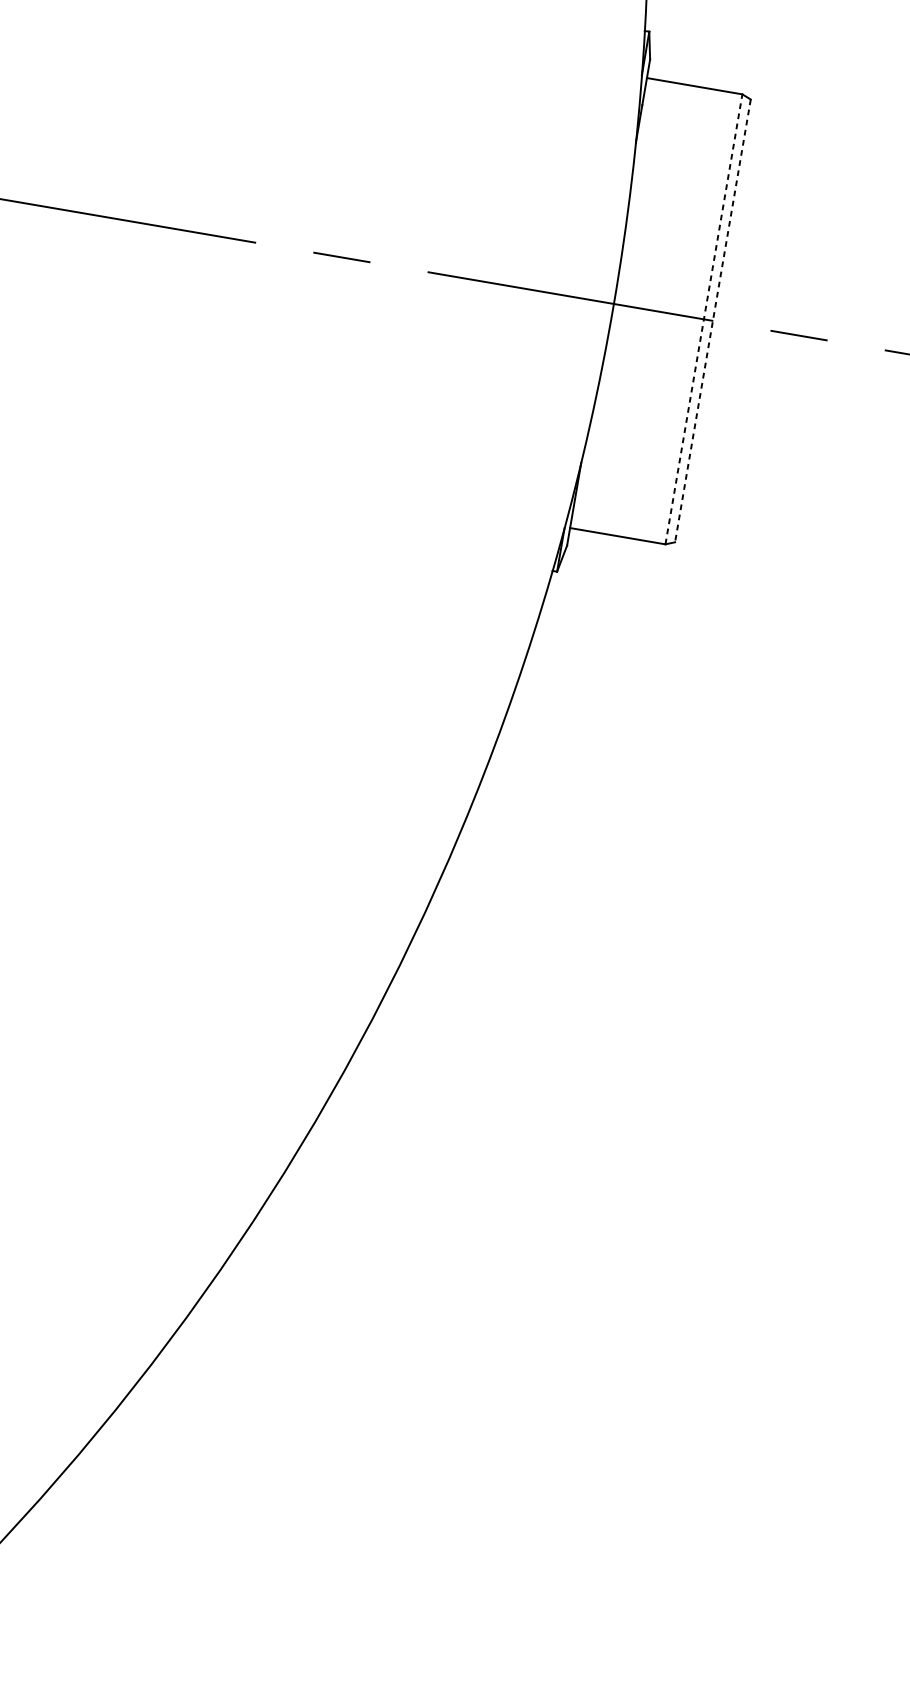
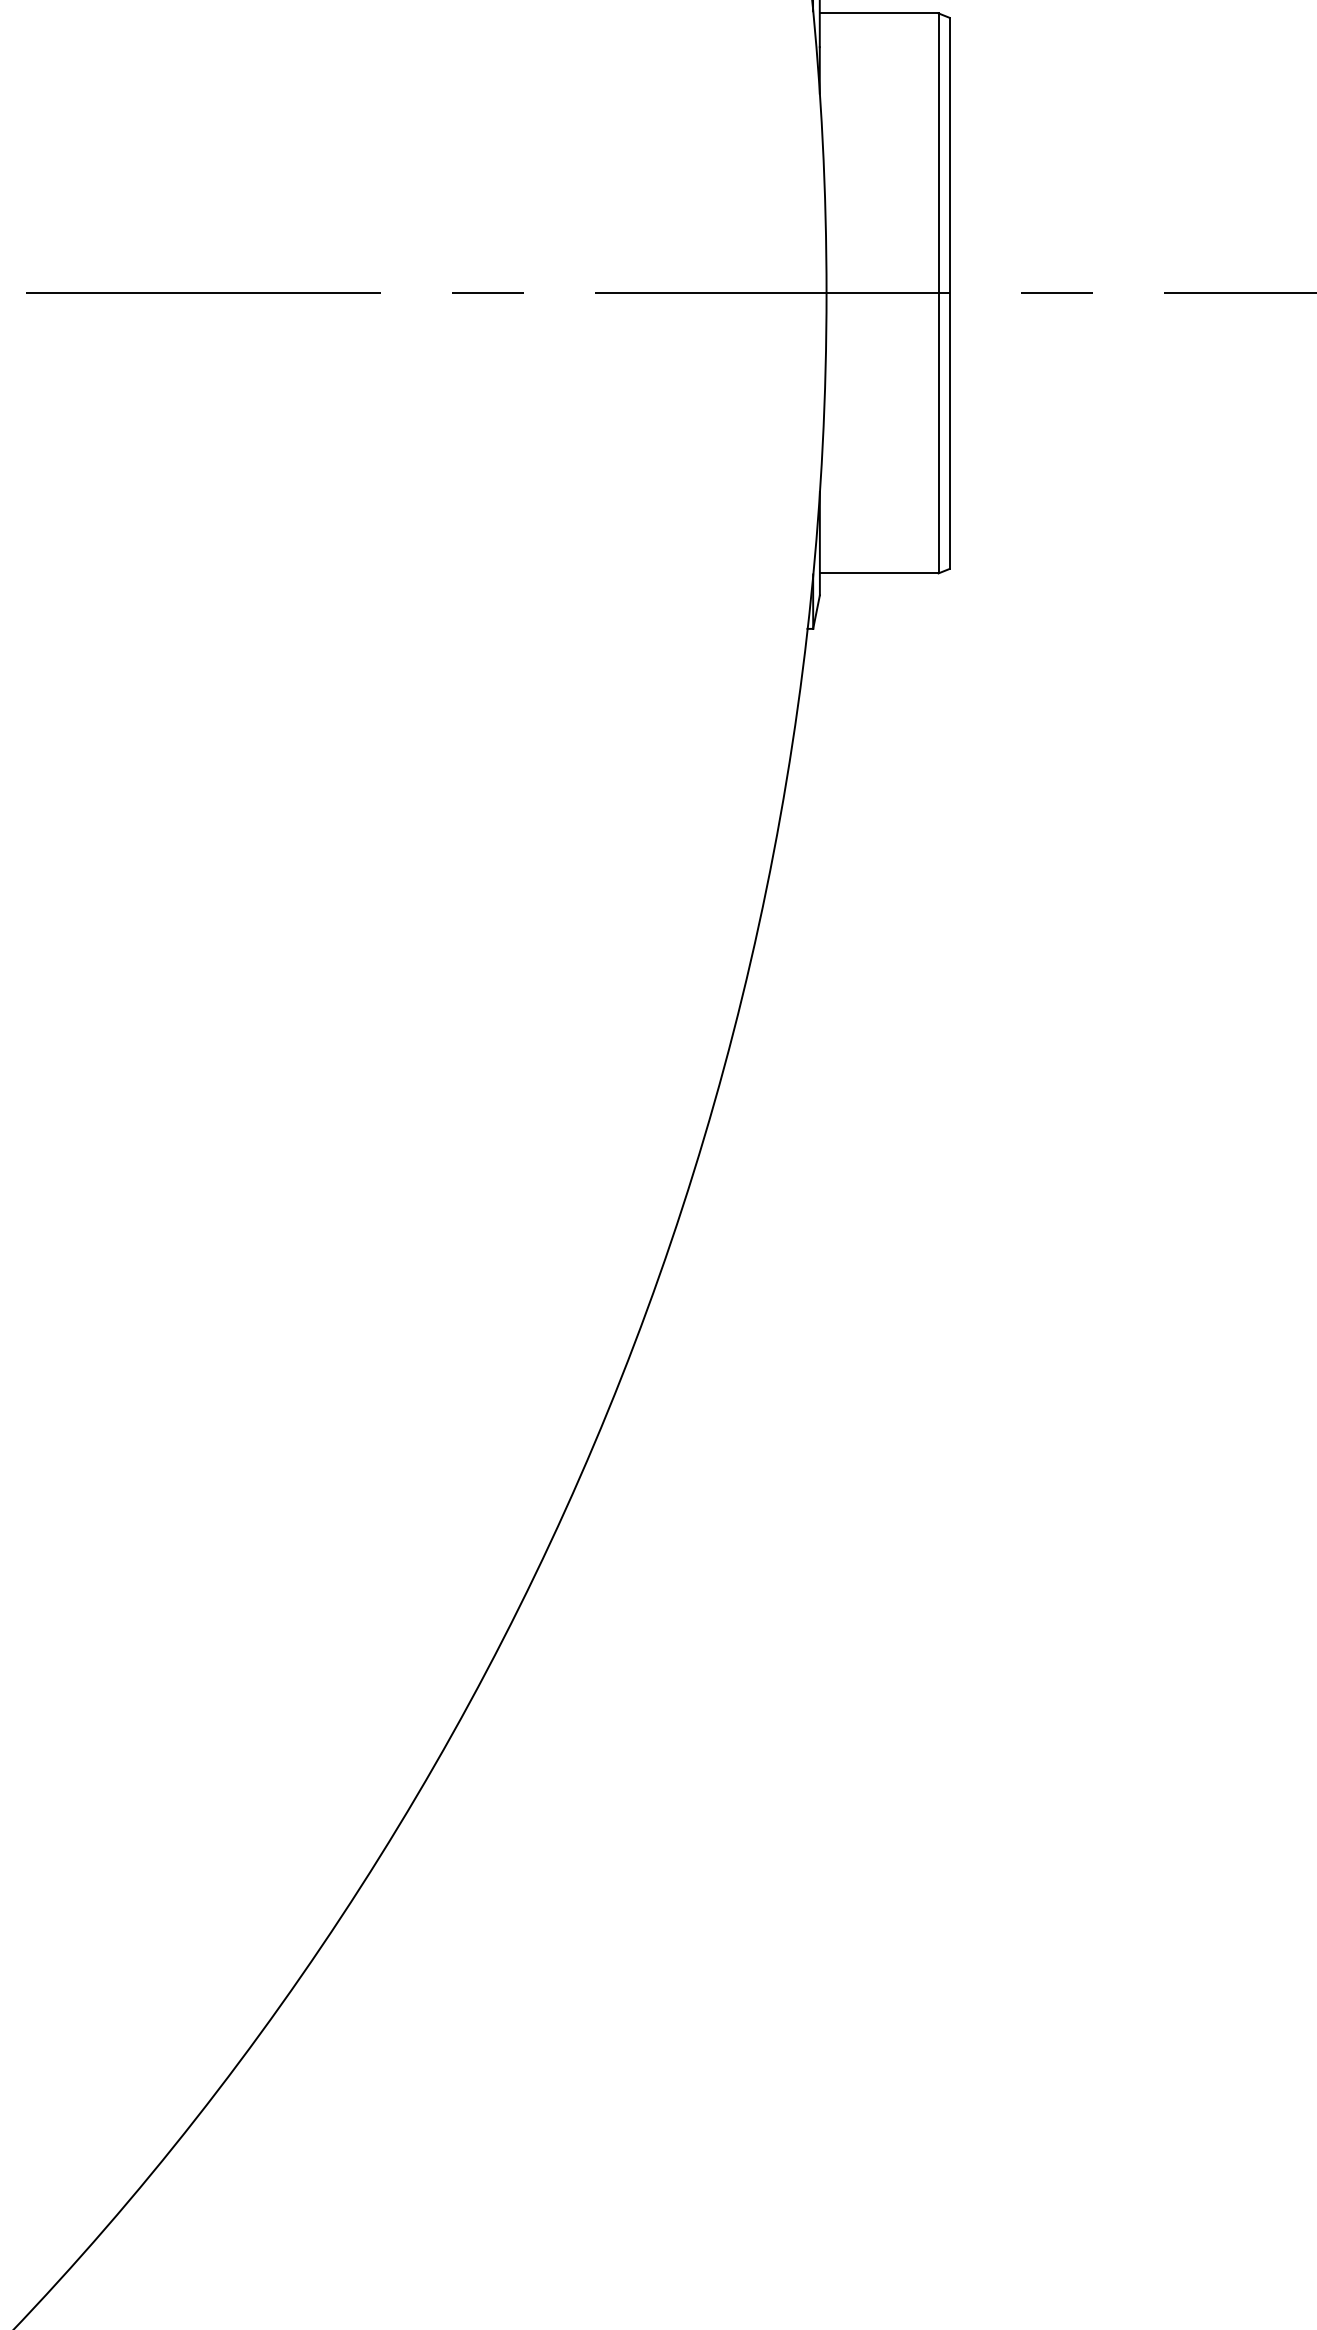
line: (703, 319) -> (938, 293), dashed -> solid
line: (712, 320) -> (949, 293), dashed -> solid

